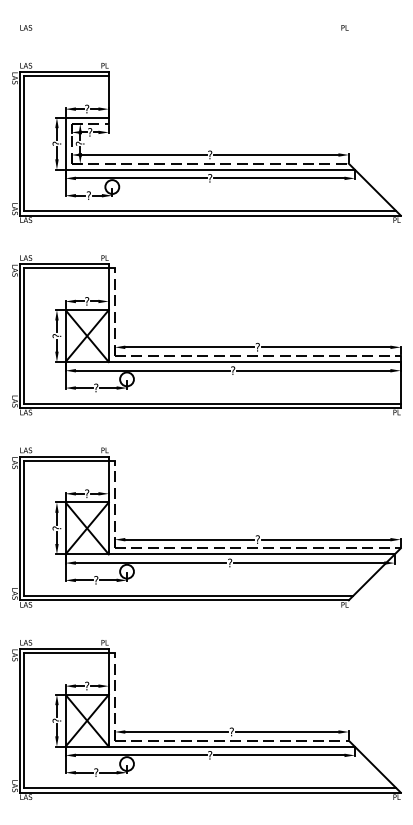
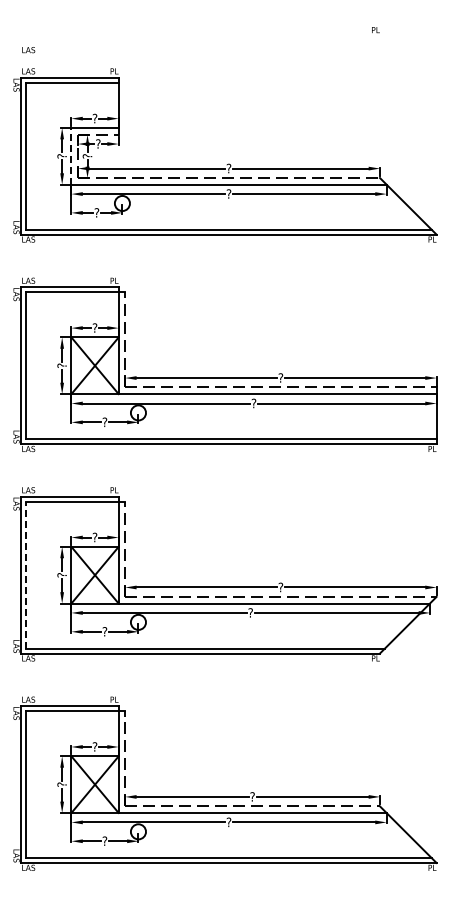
text: (26, 28) -> (28, 50), moved
line: (65, 142) -> (71, 155), solid -> dashed
line: (24, 528) -> (26, 575), solid -> dashed

